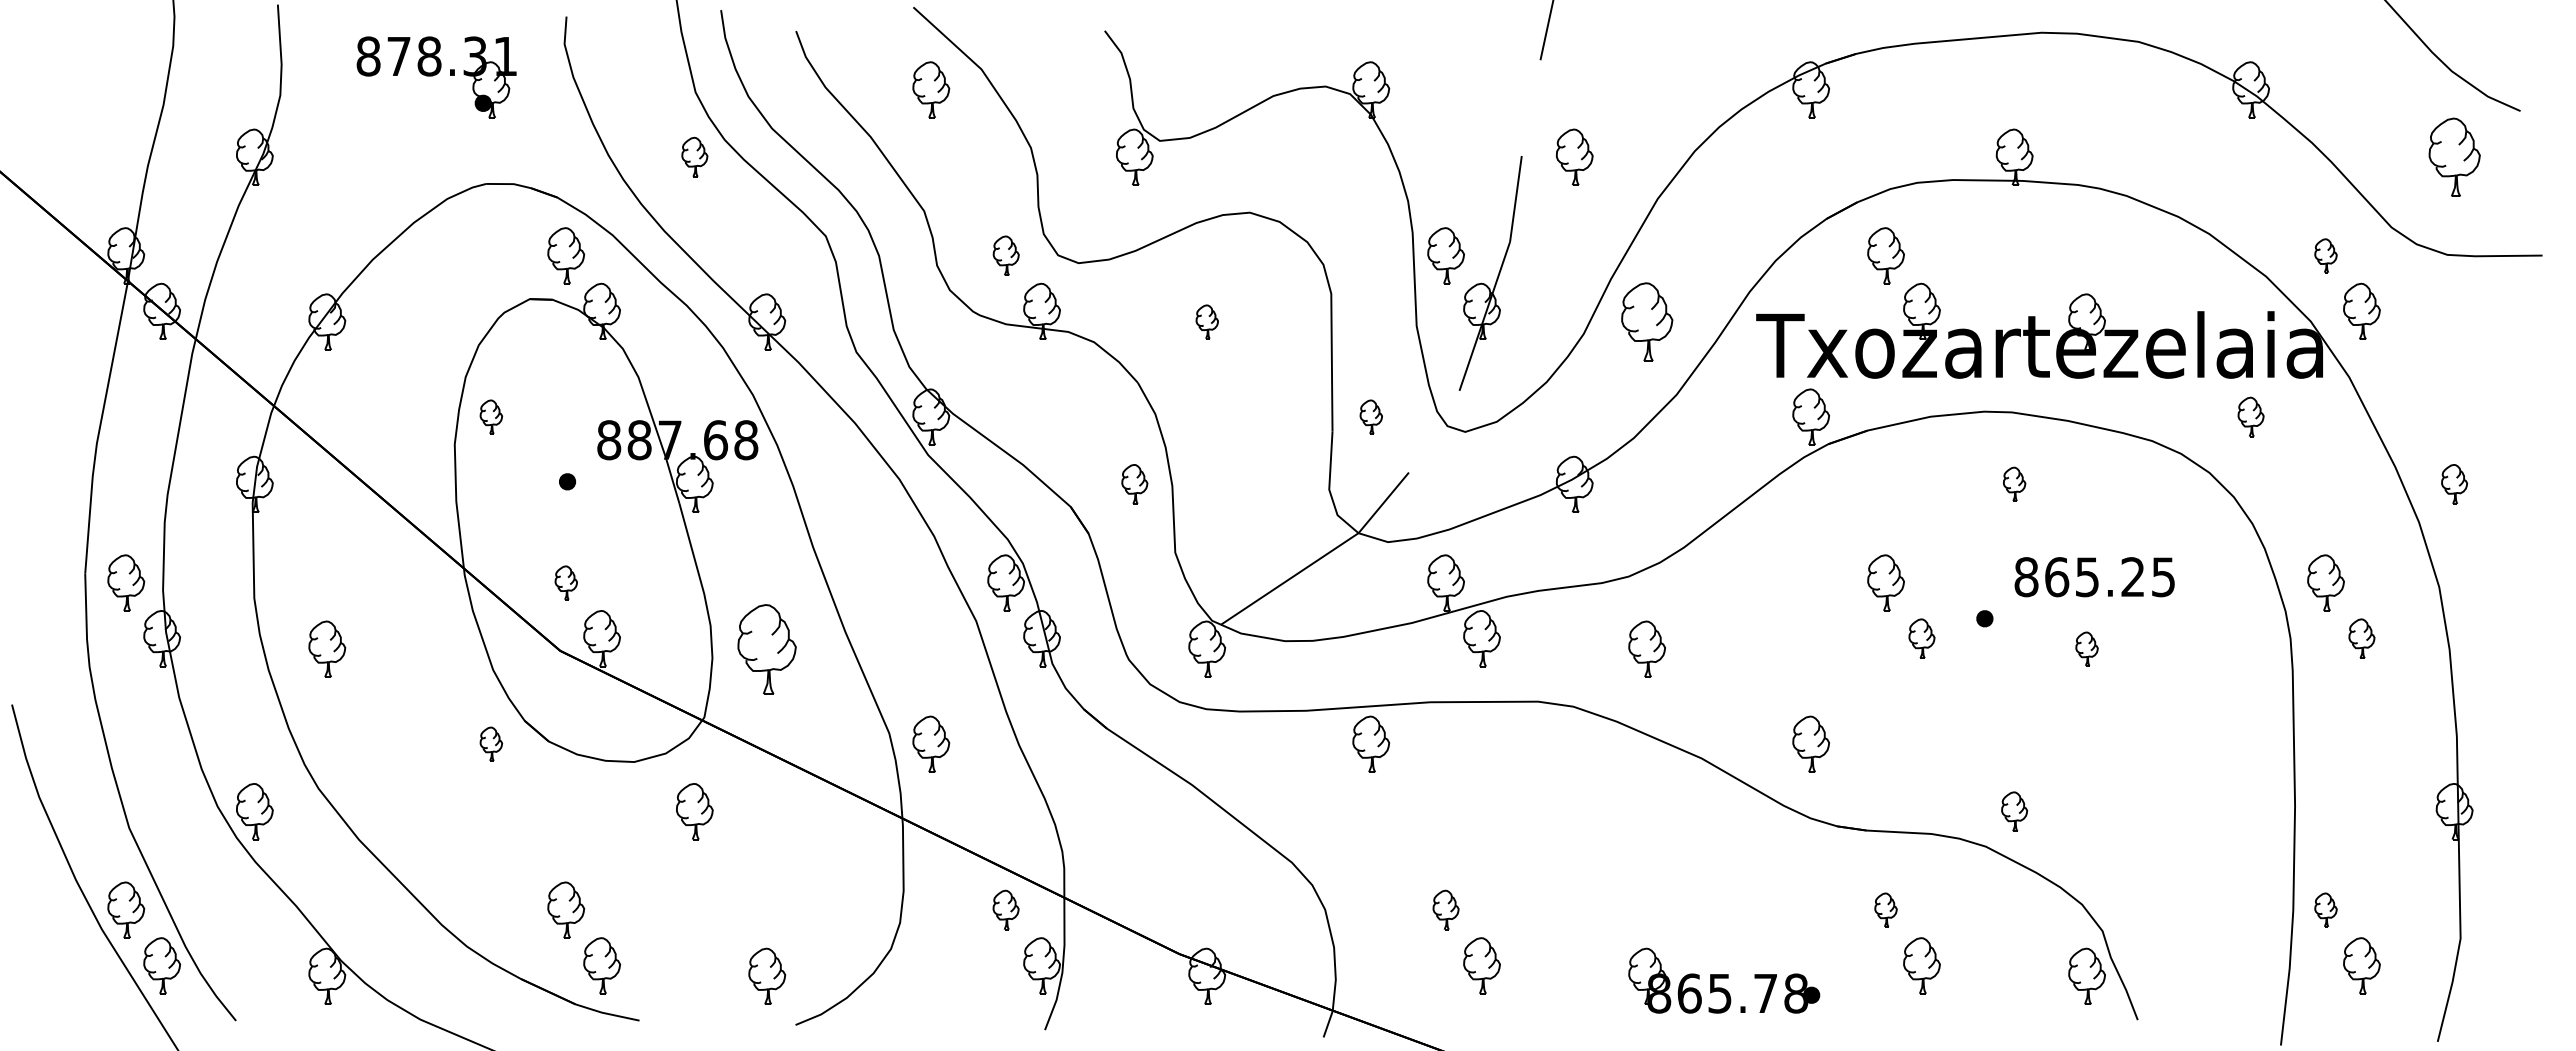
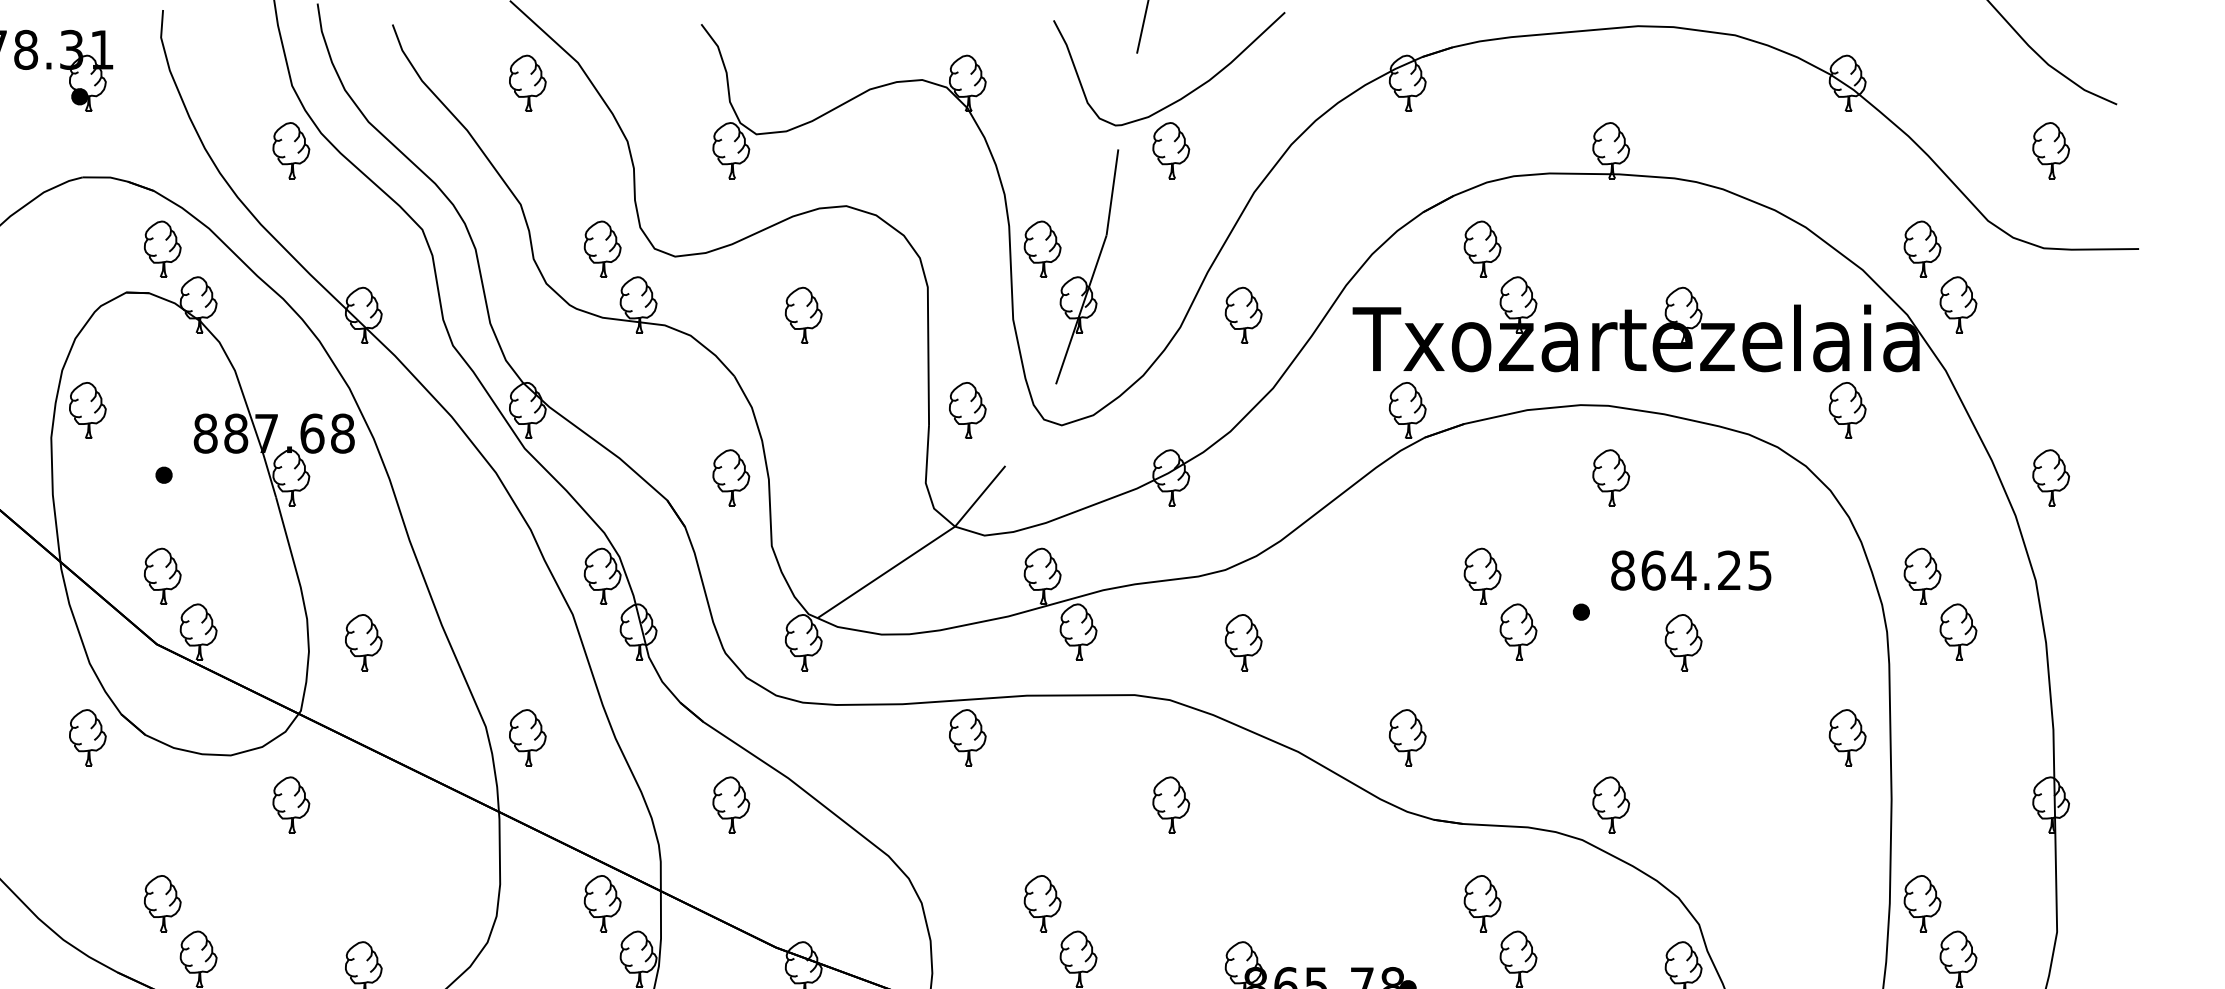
curve: (1590, 100) -> (1187, 93), added
part: (694, 156) -> (291, 149), size x1.43
part: (2454, 156) -> (2051, 149), size x0.71
part: (1006, 255) -> (603, 248), size x1.43
part: (2325, 255) -> (1922, 248), size x1.67
part: (1207, 321) -> (804, 314), size x1.67
part: (1646, 321) -> (1243, 314), size x0.71
part: (491, 416) -> (88, 409), size x1.67
part: (1371, 416) -> (968, 409), size x1.67
part: (2250, 416) -> (1847, 409), size x1.43
part: (1134, 483) -> (731, 476), size x1.43
part: (2014, 483) -> (1611, 476), size x1.67
part: (2454, 483) -> (2051, 476), size x1.43
text: (2087, 577) -> (1684, 570), 865.25 -> 864.25
part: (566, 582) -> (163, 575), size x1.67
part: (1921, 638) -> (1518, 631), size x1.43
part: (2361, 638) -> (1958, 631), size x1.43
part: (767, 648) -> (364, 641), size x0.62
part: (2086, 648) -> (1683, 641), size x1.67
part: (491, 743) -> (88, 736), size x1.67
part: (2250, 743) -> (1847, 736), added
part: (1134, 811) -> (731, 804), added
part: (1574, 811) -> (1171, 804), added
part: (2014, 811) -> (1611, 804), size x1.43
part: (1005, 909) -> (602, 902), size x1.43
part: (1445, 909) -> (1042, 902), size x1.43
part: (1885, 909) -> (1482, 902), size x1.67
part: (2325, 909) -> (1922, 902), size x1.67

